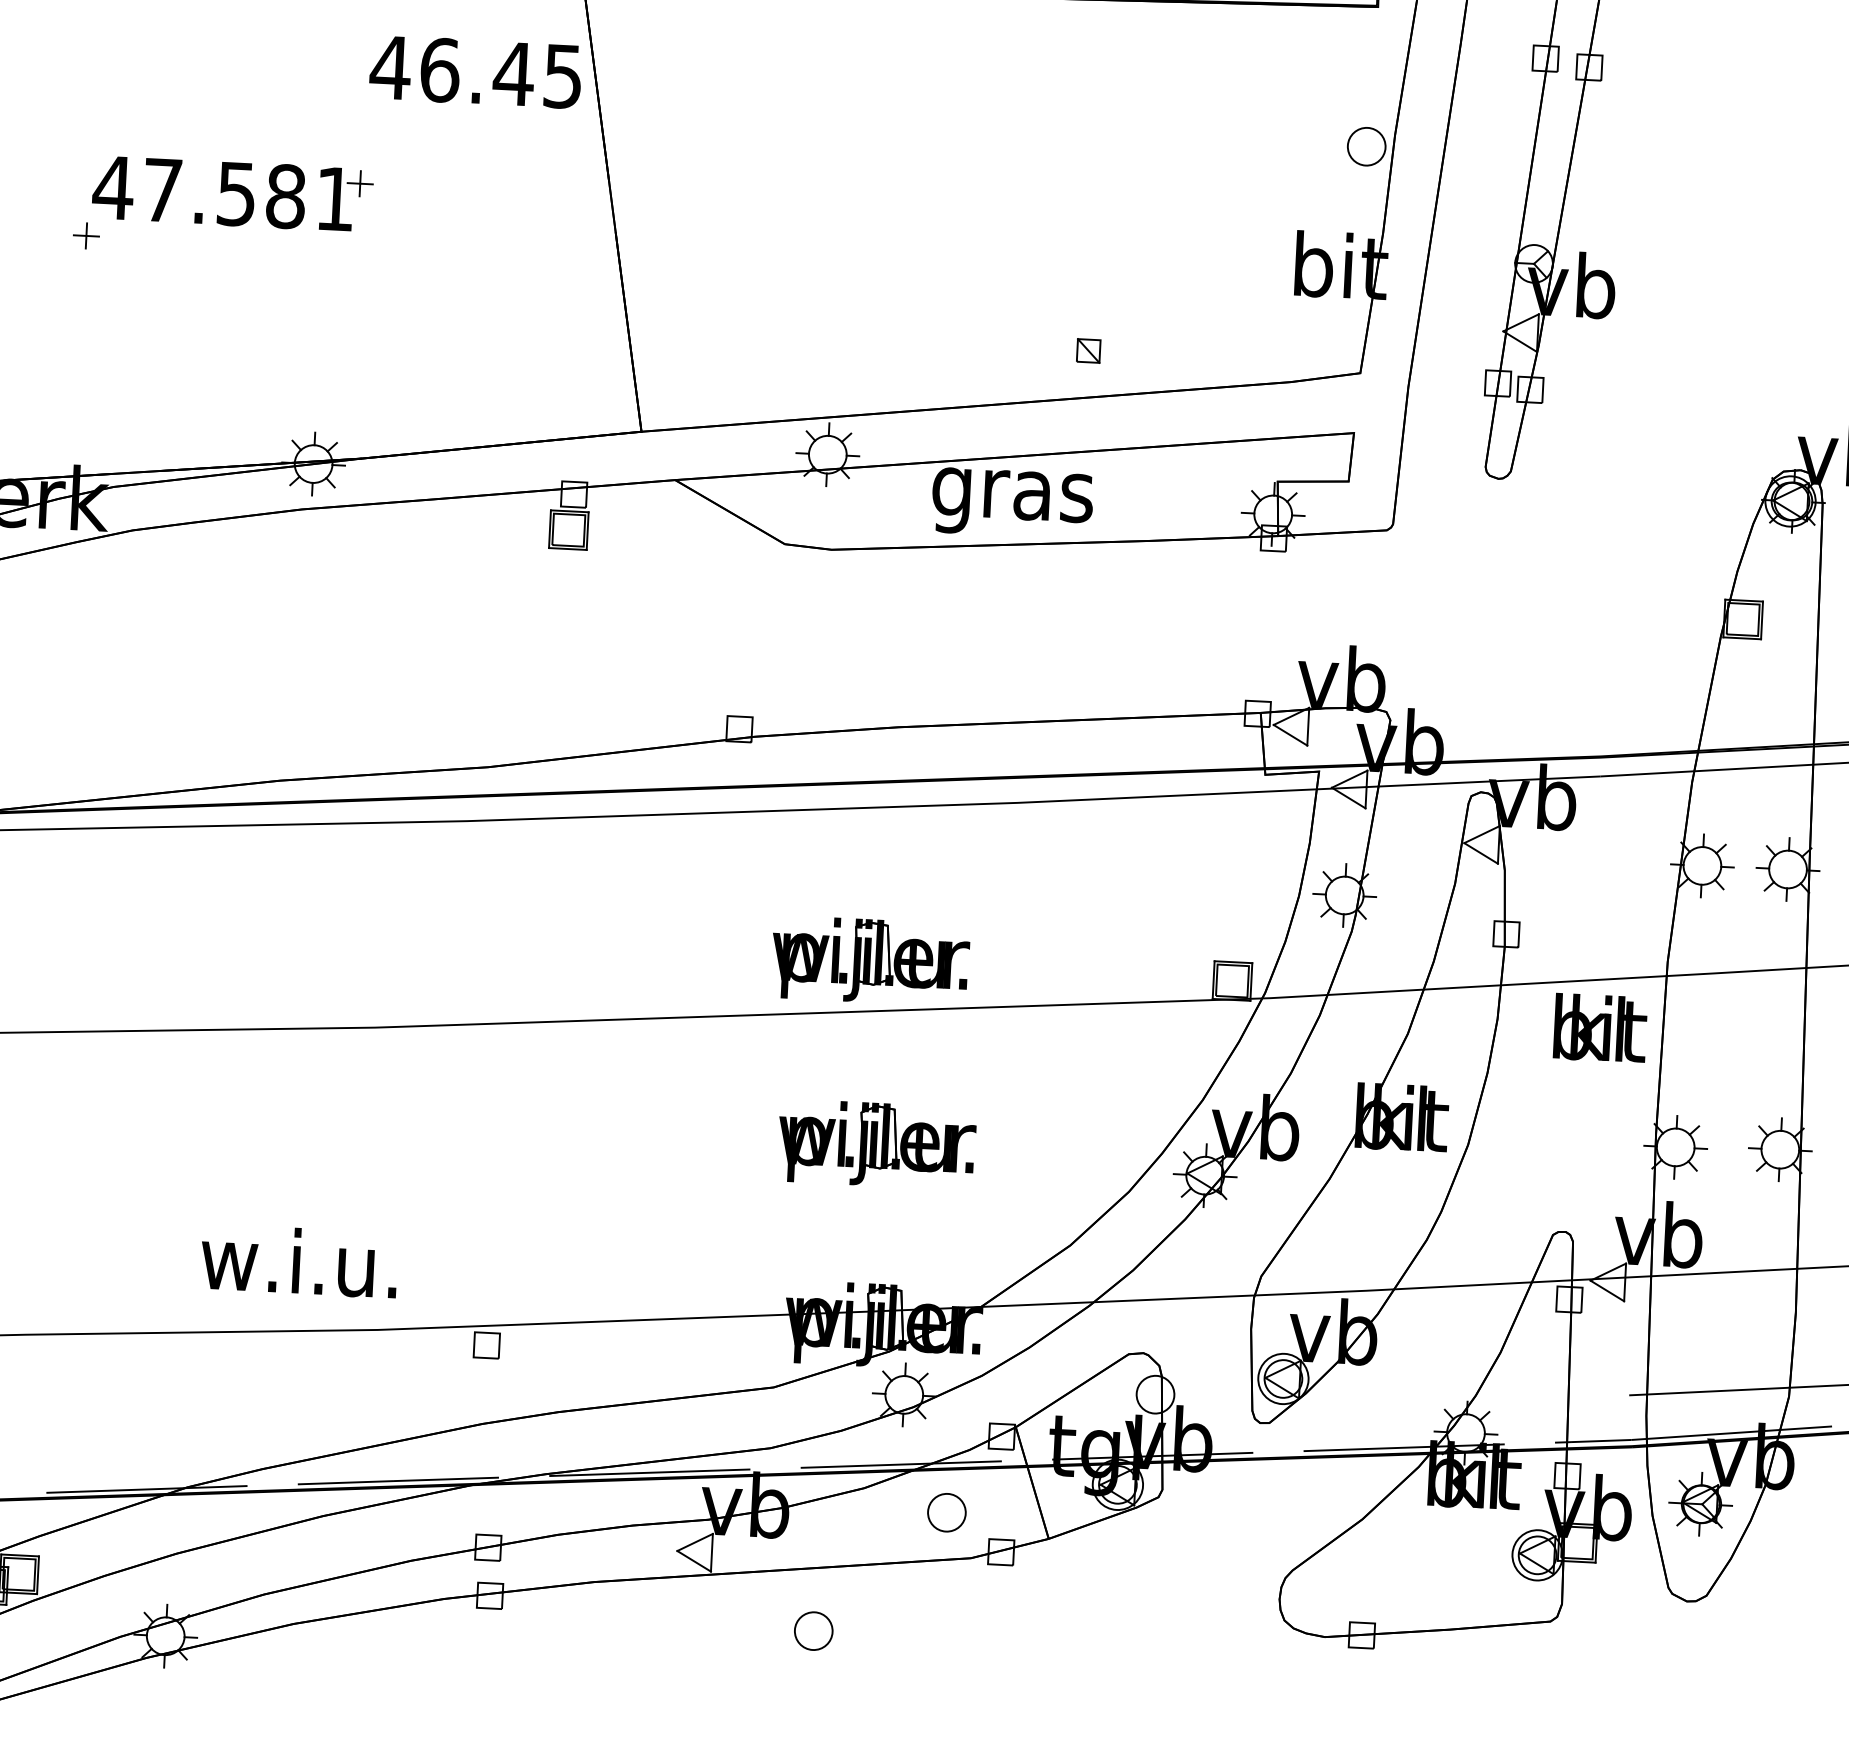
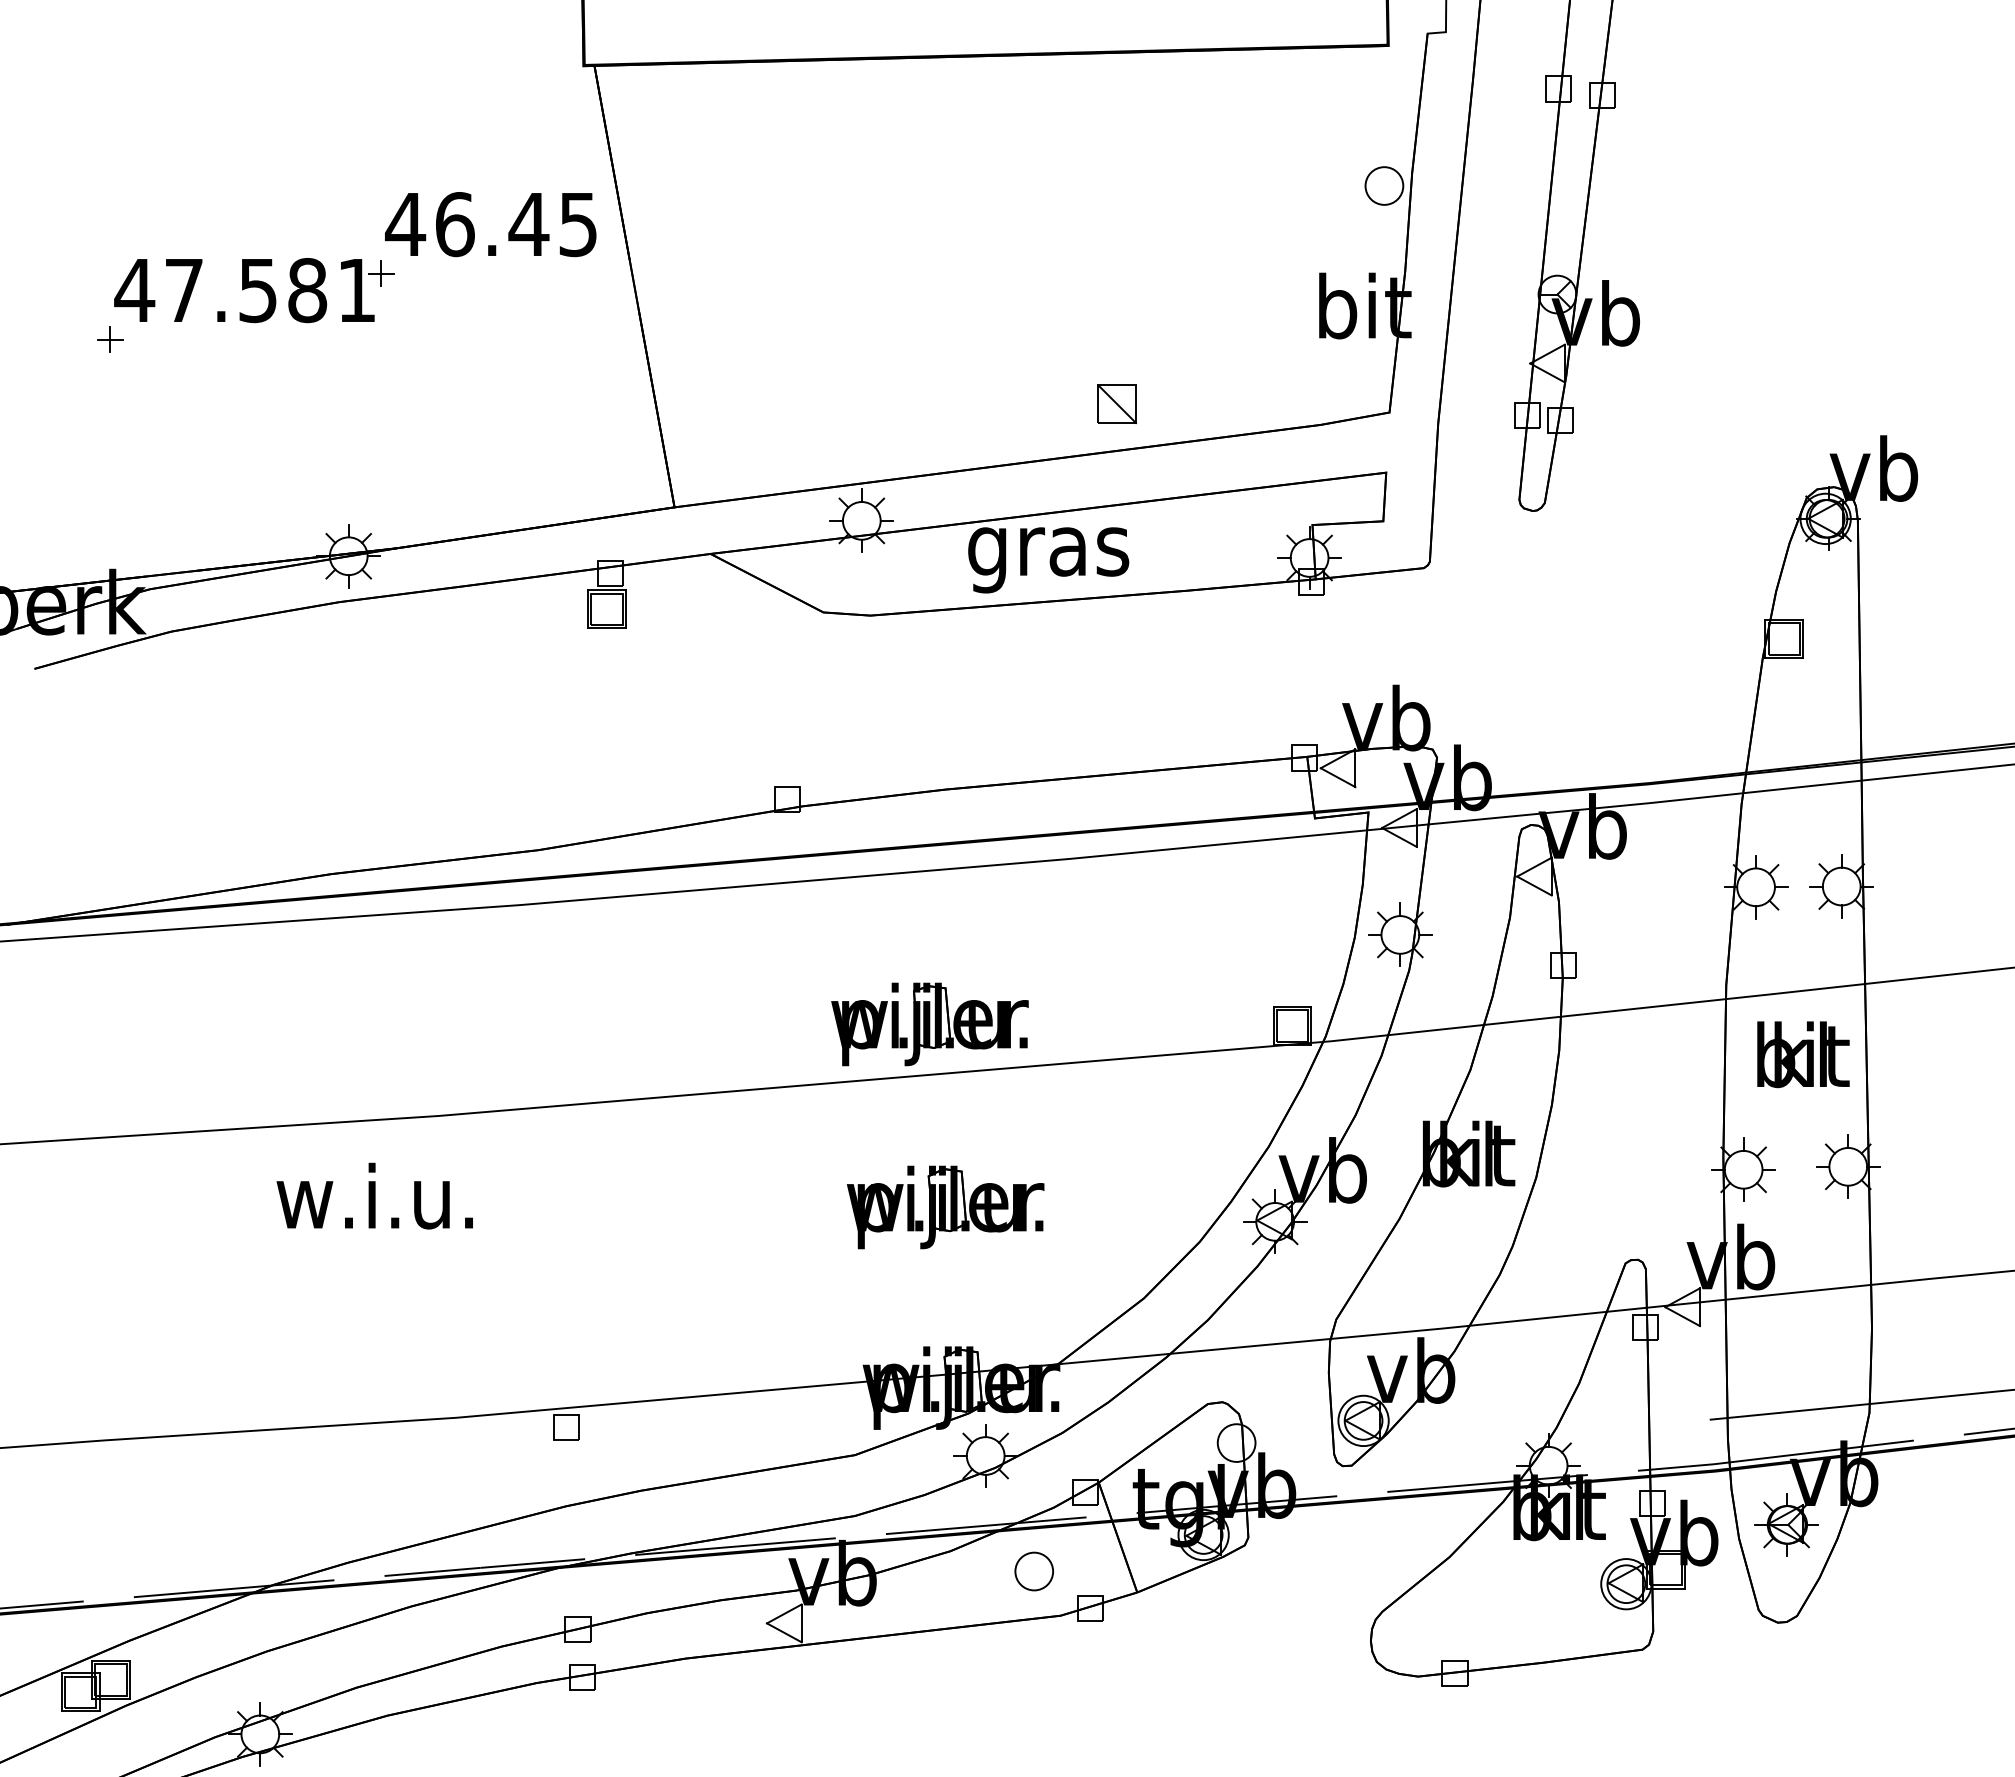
text: (475, 72) -> (490, 224), moved
part: (1088, 350) -> (1116, 403), size x1.67
text: (1600, 1028) -> (1803, 1054), moved
text: (299, 1260) -> (374, 1195), moved
part: (812, 1631) -> (906, 1696), removed

